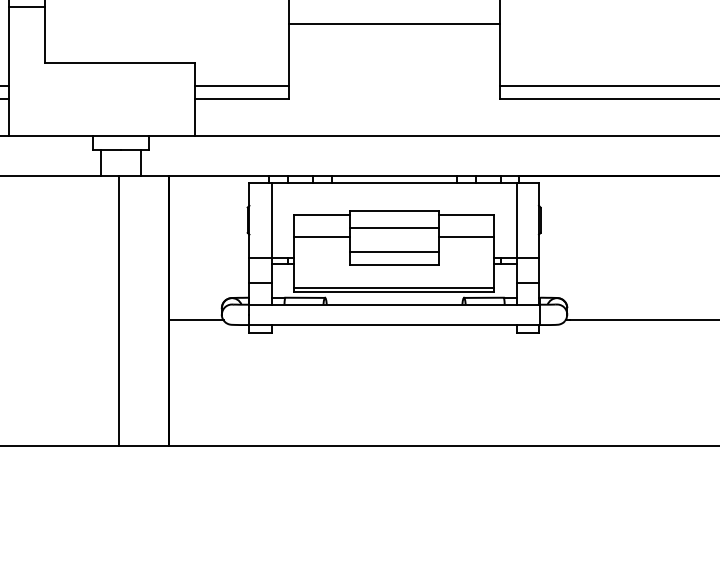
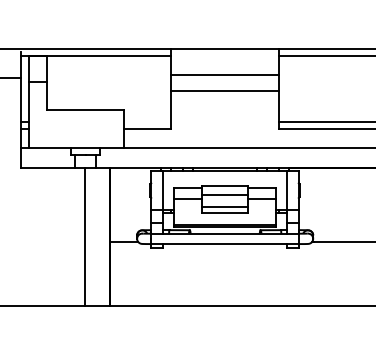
line: (242, 86) -> (147, 122), removed

